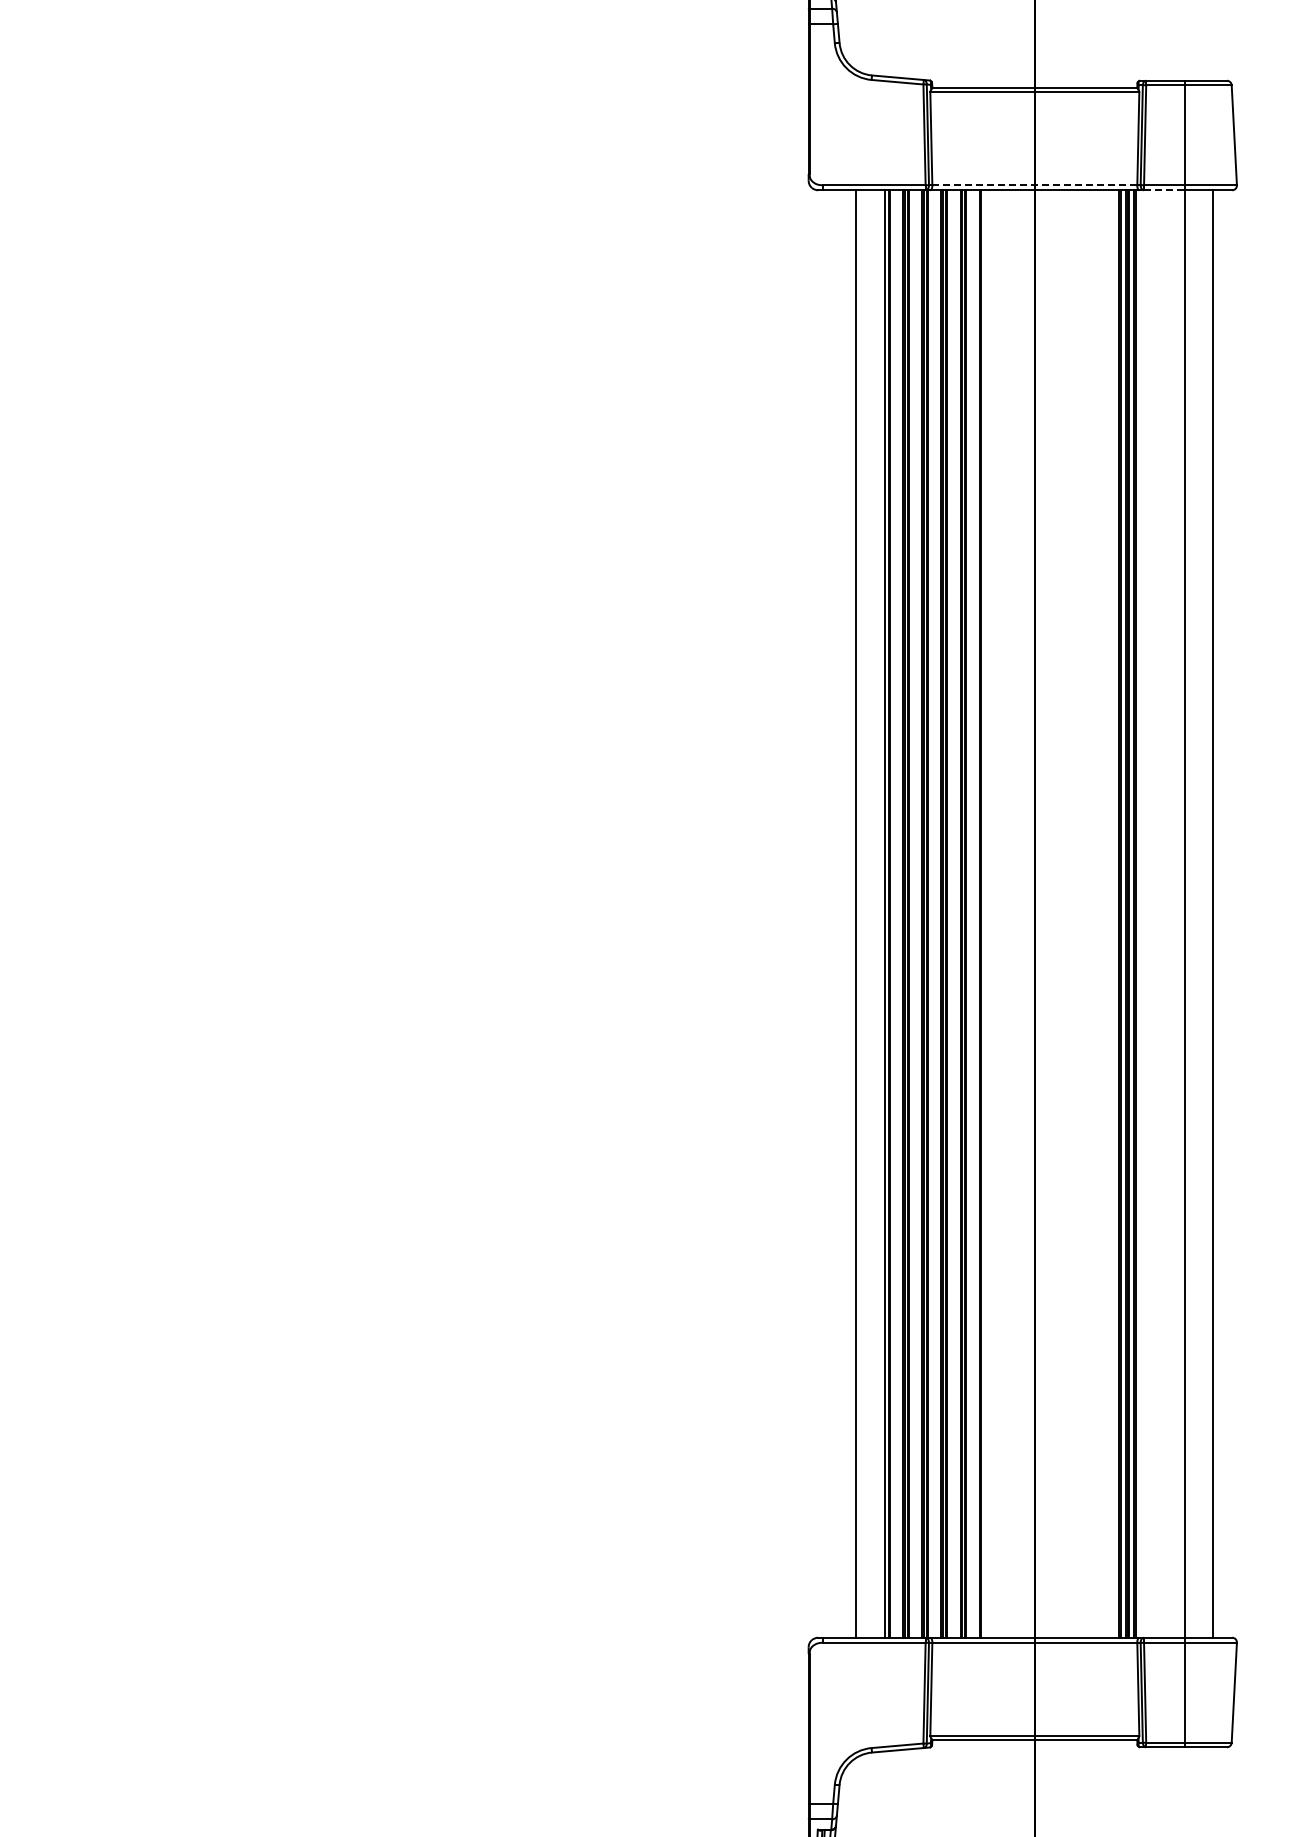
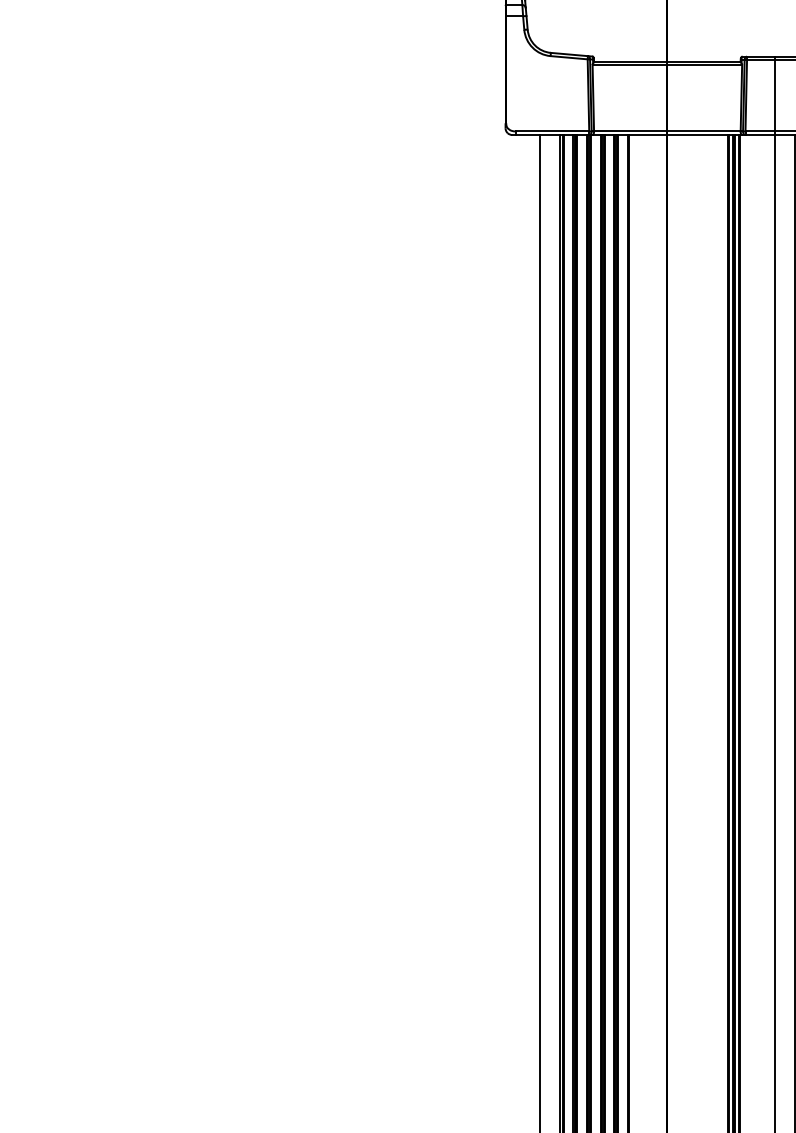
line: (1034, 185) -> (667, 131), dashed -> solid
line: (1164, 190) -> (760, 135), dashed -> solid

